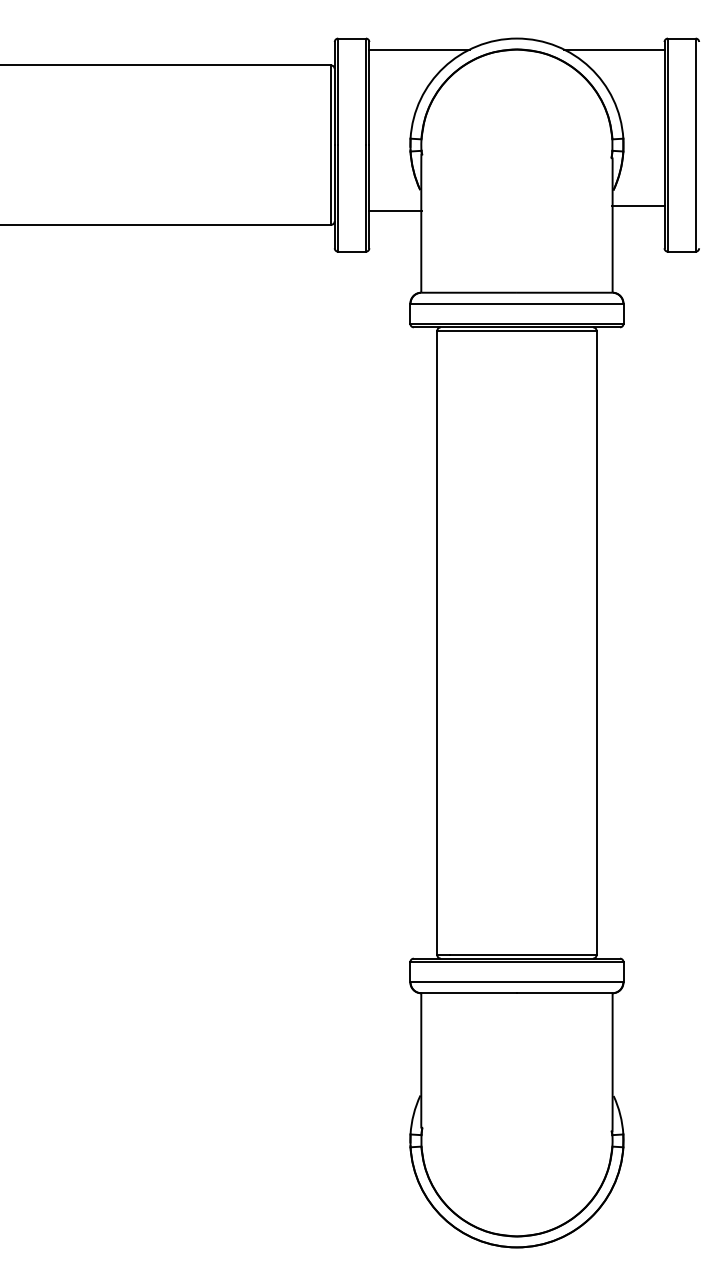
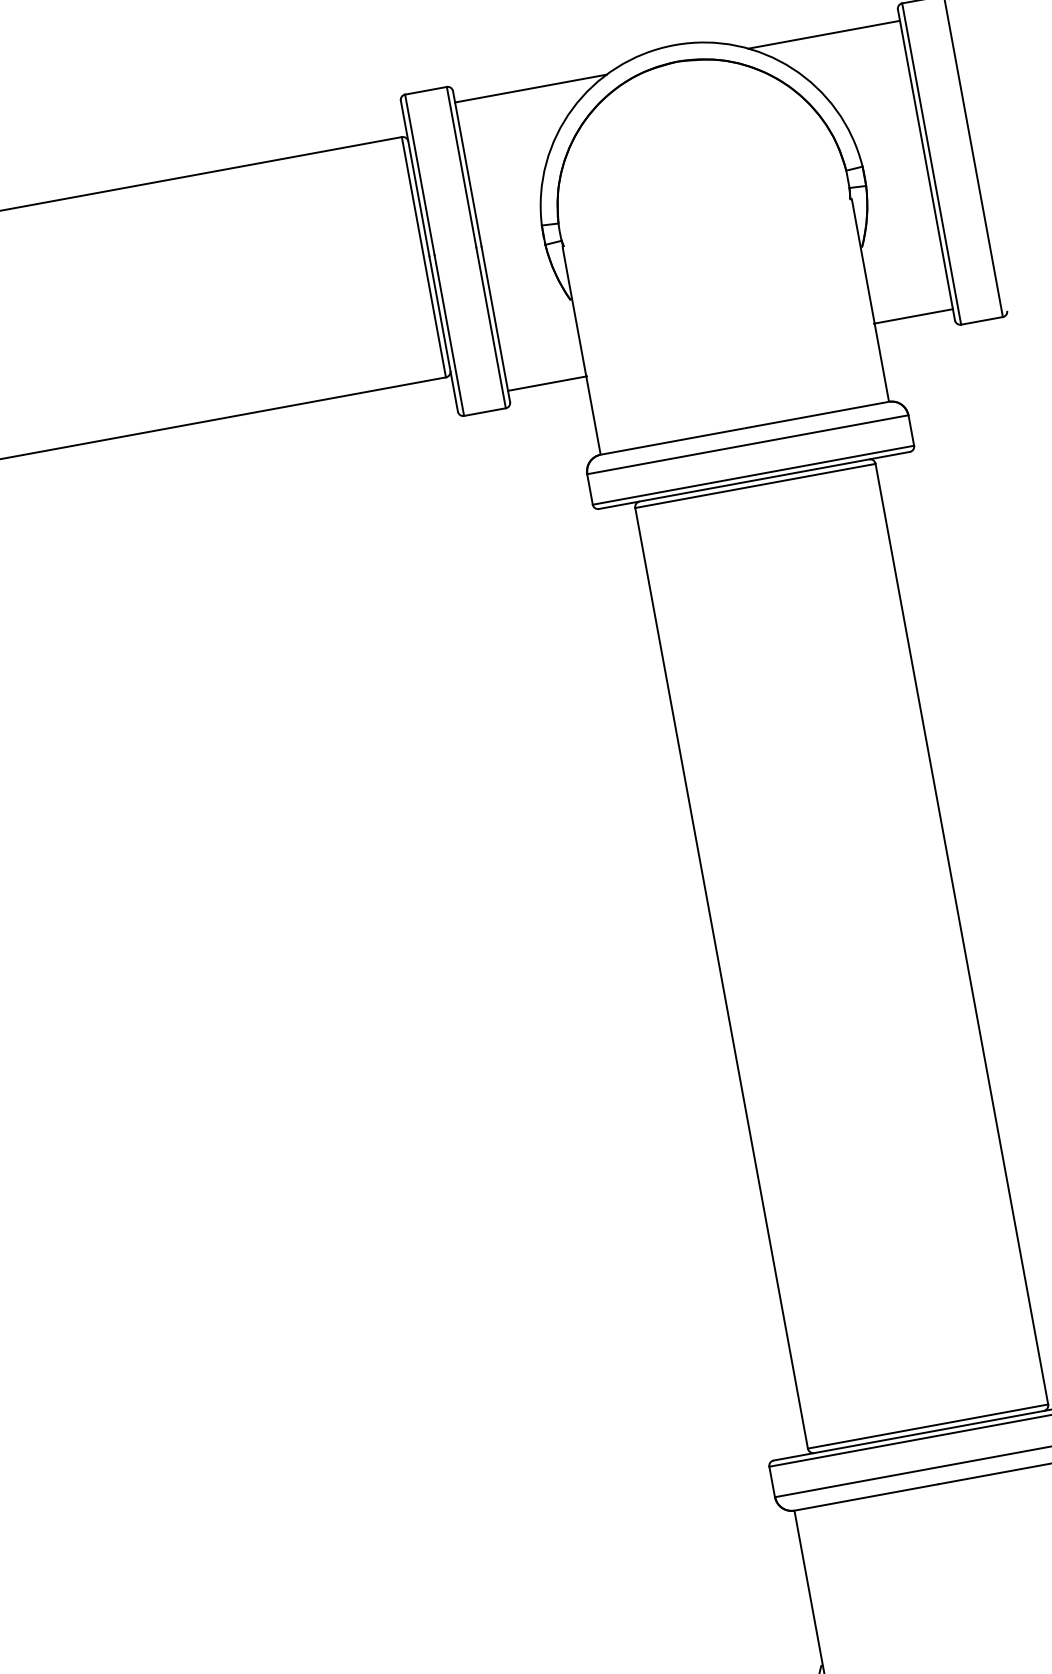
line: (638, 205) -> (913, 315), moved
line: (395, 210) -> (547, 383), moved

